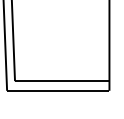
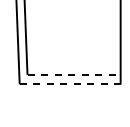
line: (62, 80) -> (74, 74), solid -> dashed
line: (58, 90) -> (70, 84), solid -> dashed

